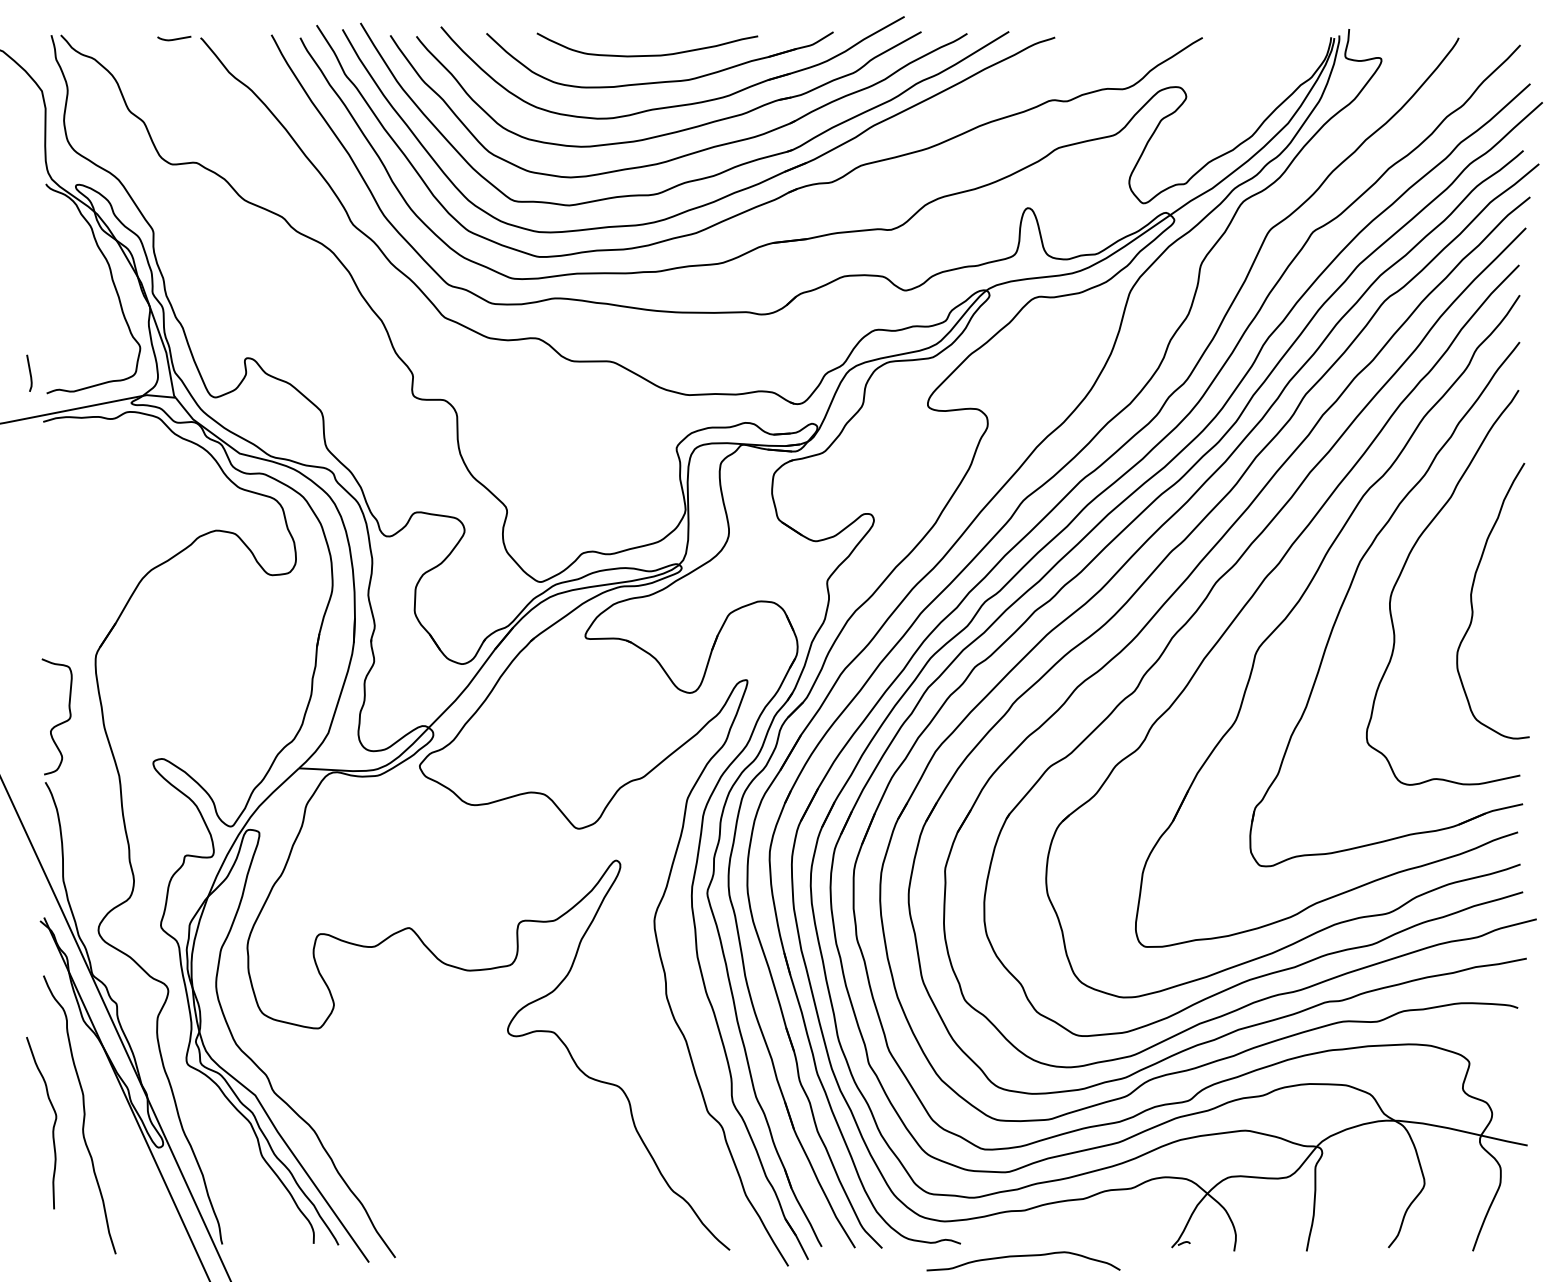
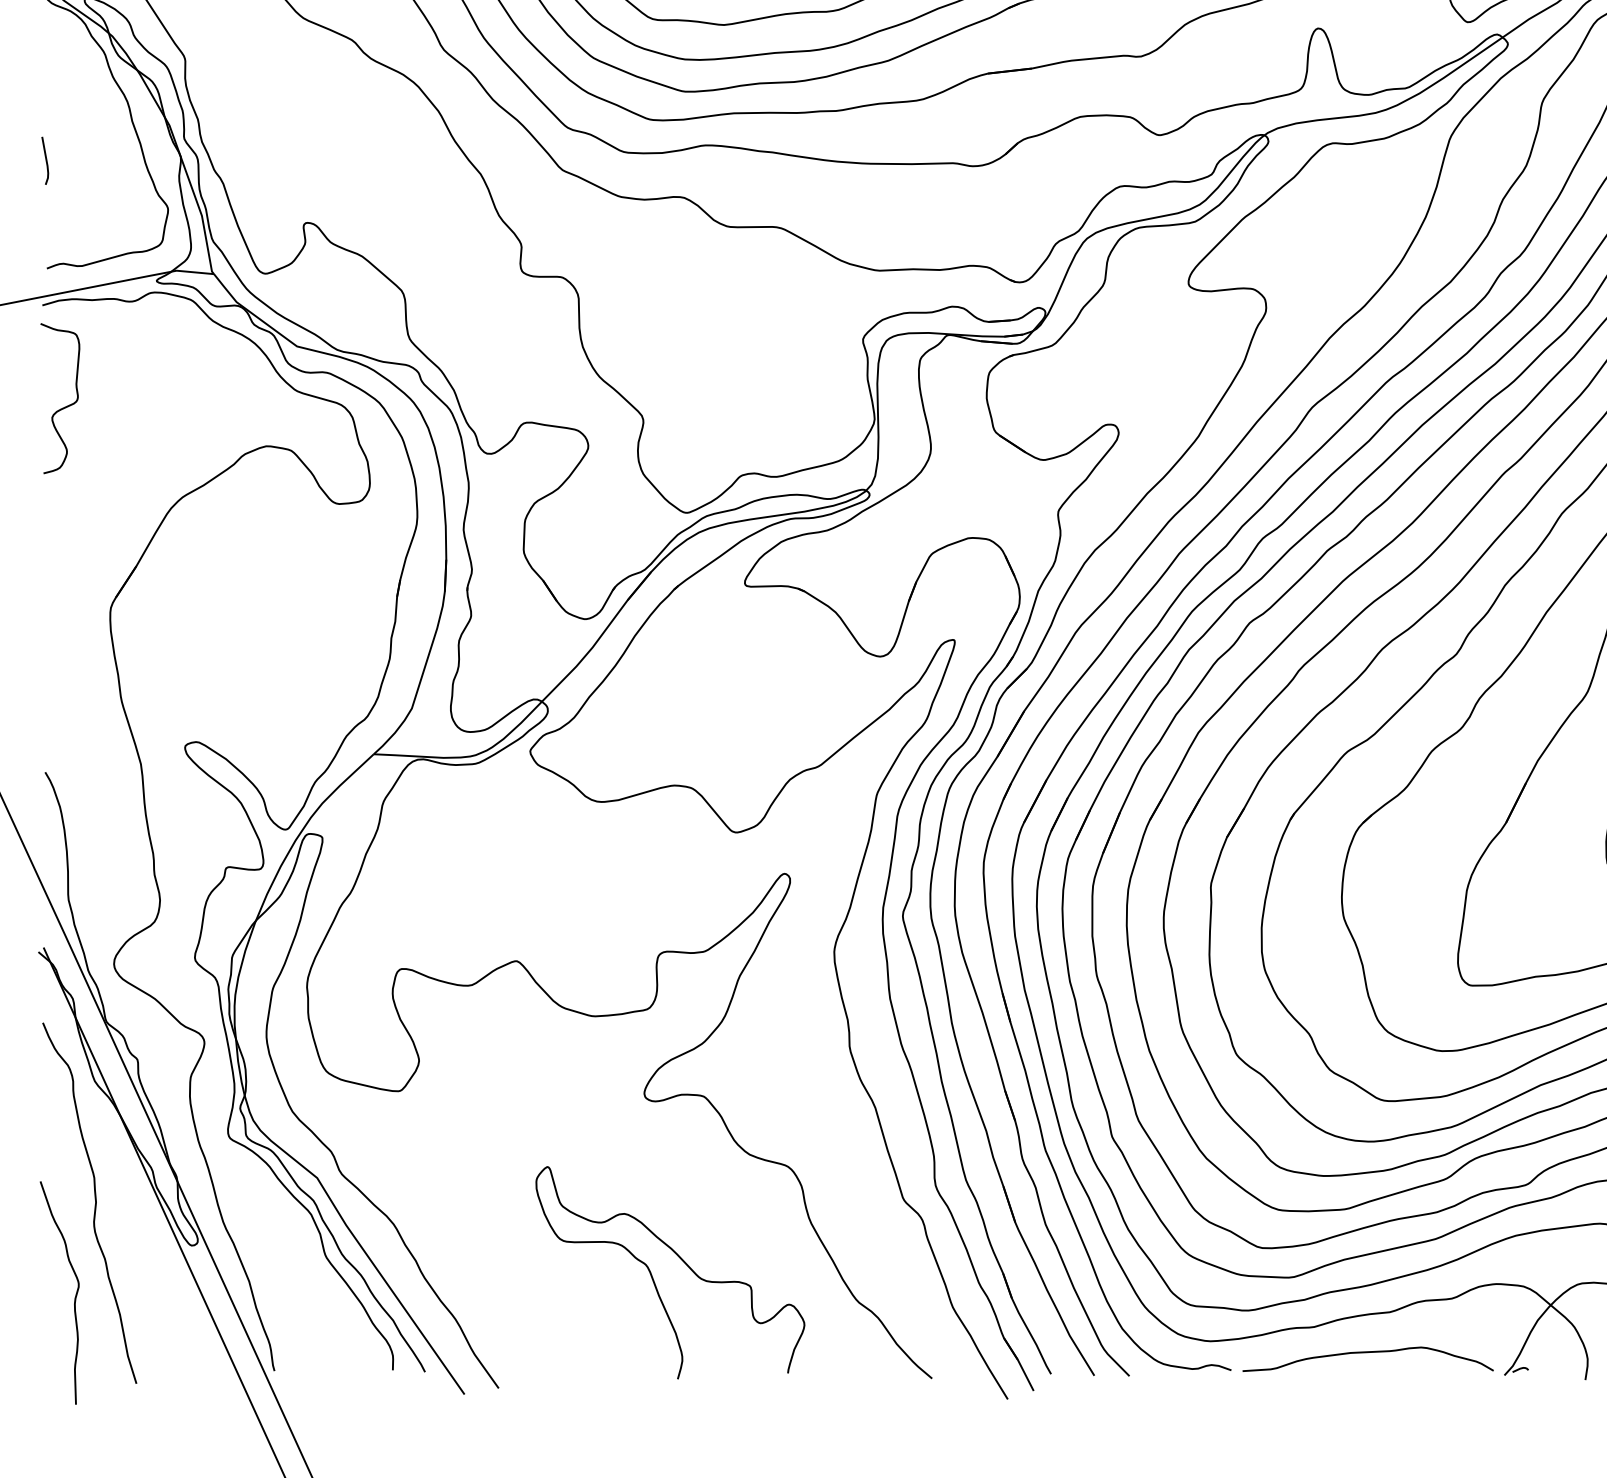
line: (29, 372) -> (45, 159), moved
curve: (60, 722) -> (64, 405), moved
curve: (52, 1127) -> (73, 1298), moved
curve: (536, 1159) -> (681, 1261), added
curve: (1023, 1256) -> (1368, 1353), moved

